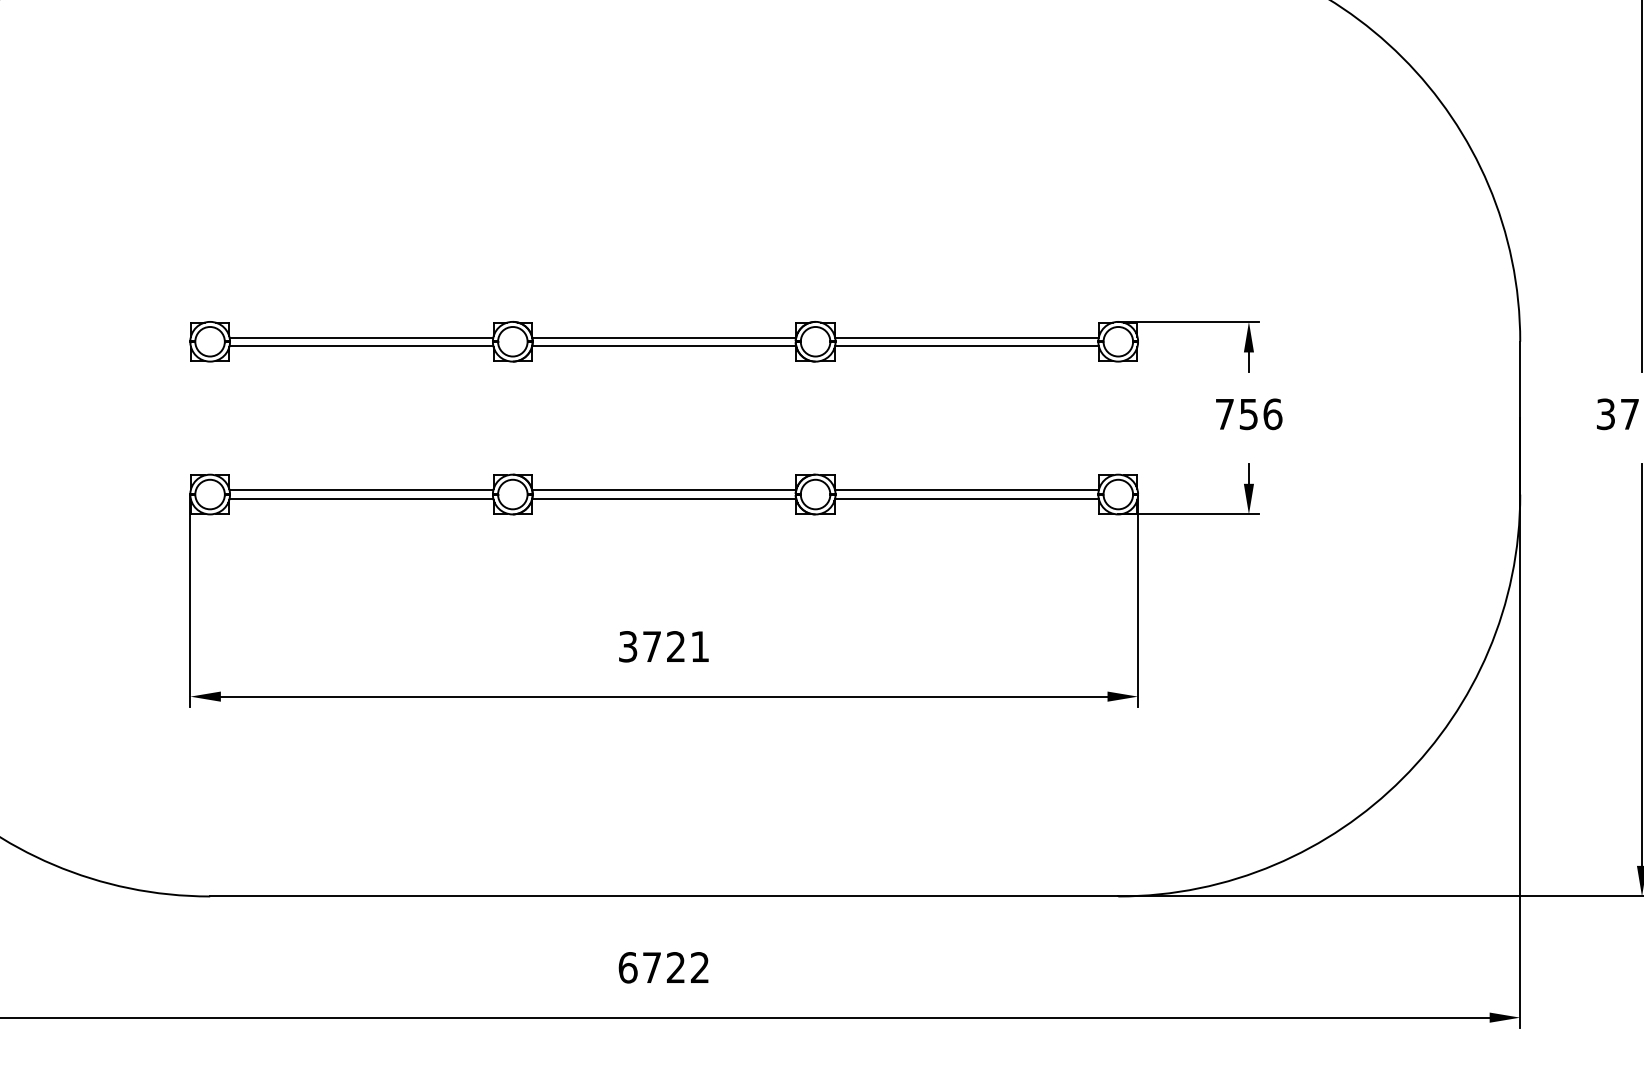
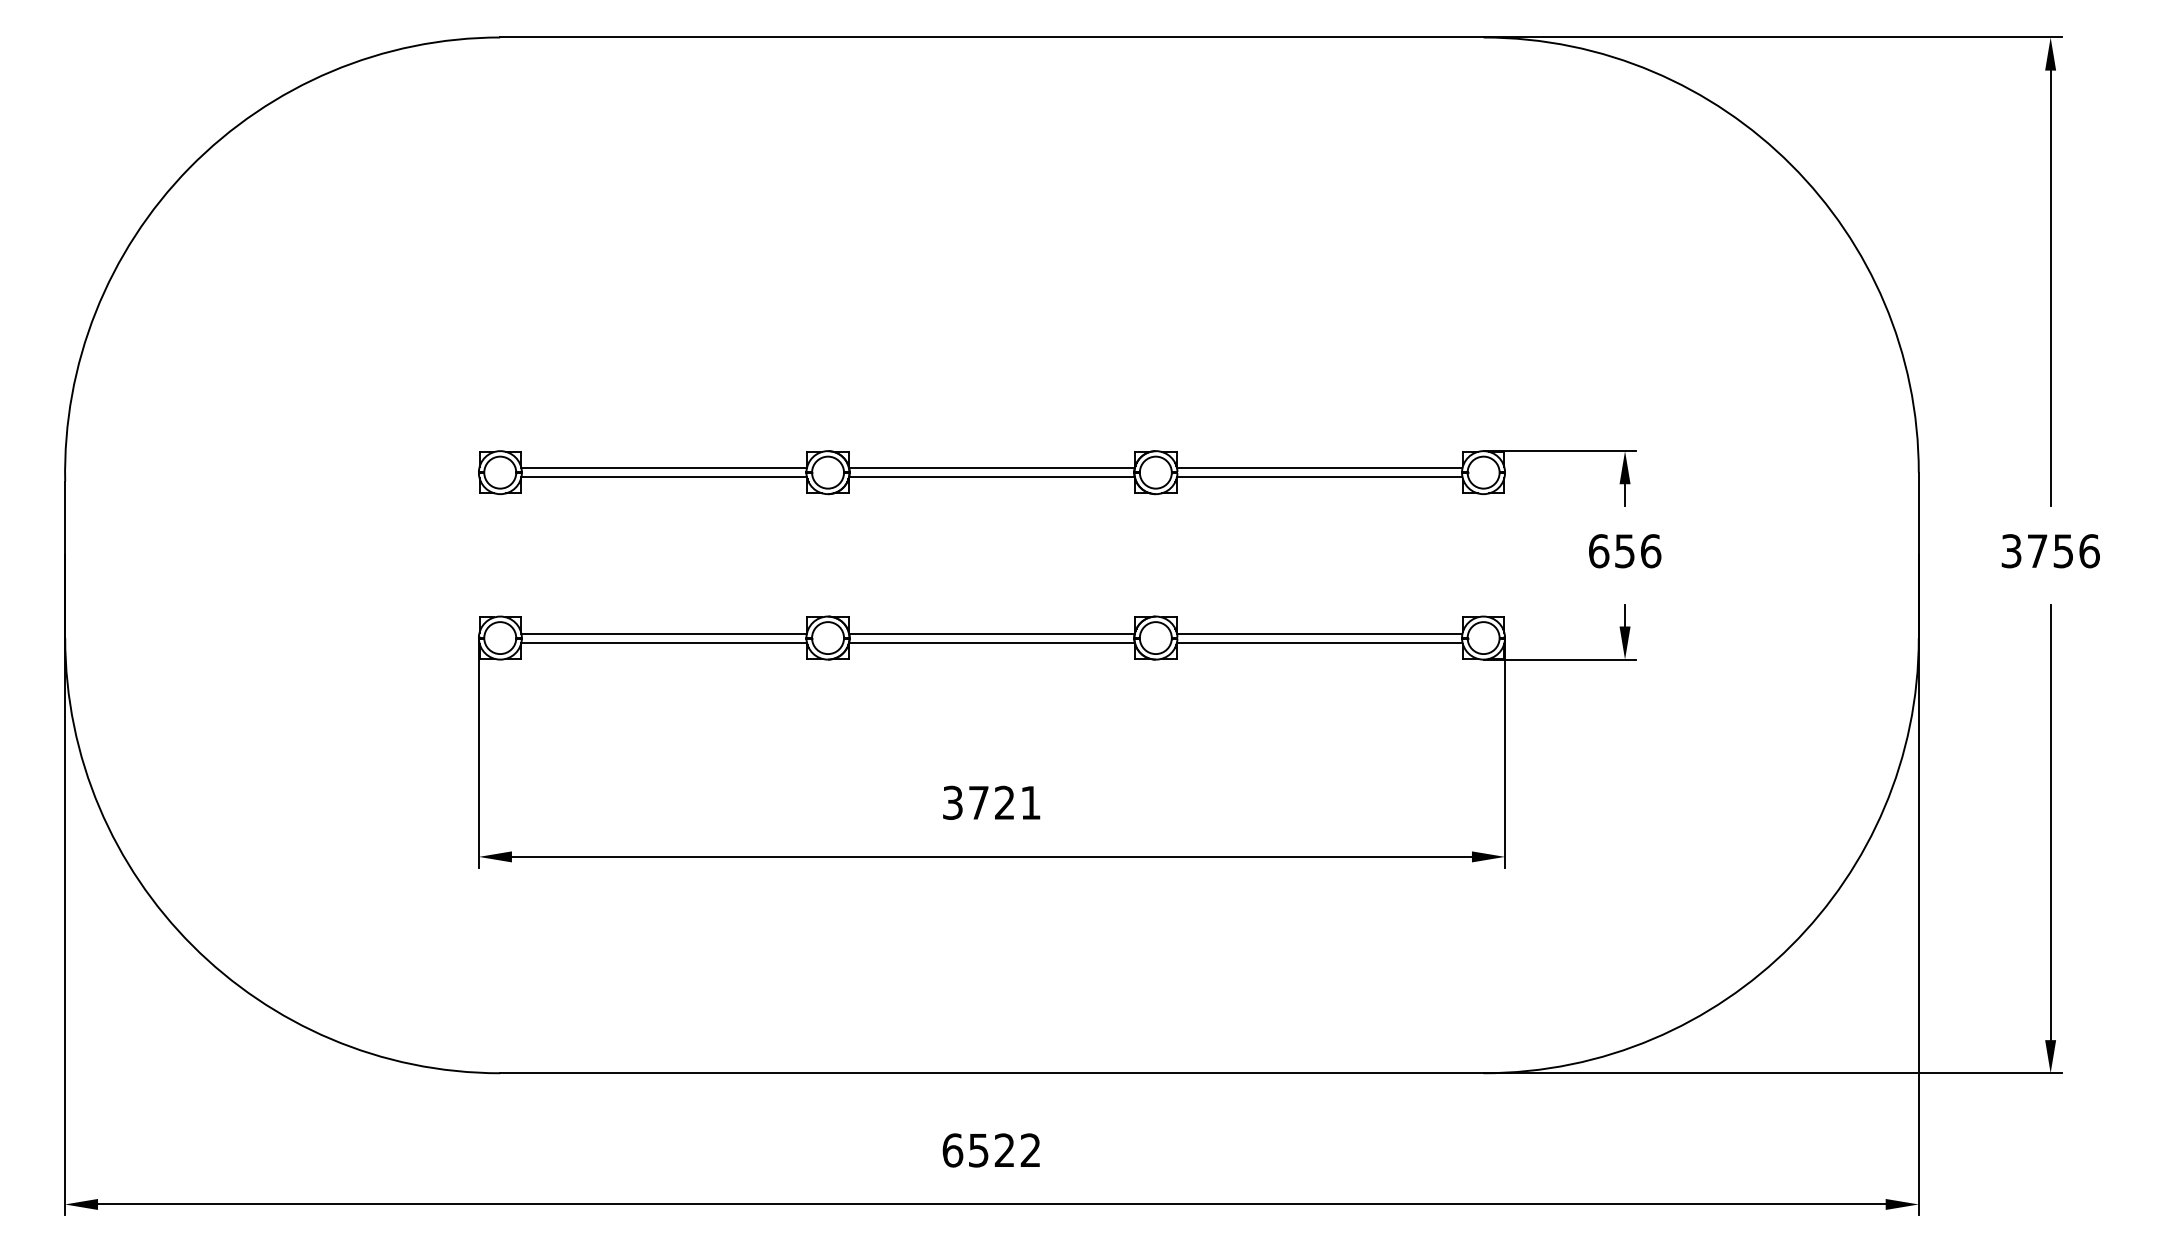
text: (1225, 414) -> (1599, 551), 756 -> 656
text: (651, 967) -> (978, 1150), 6722 -> 6522

